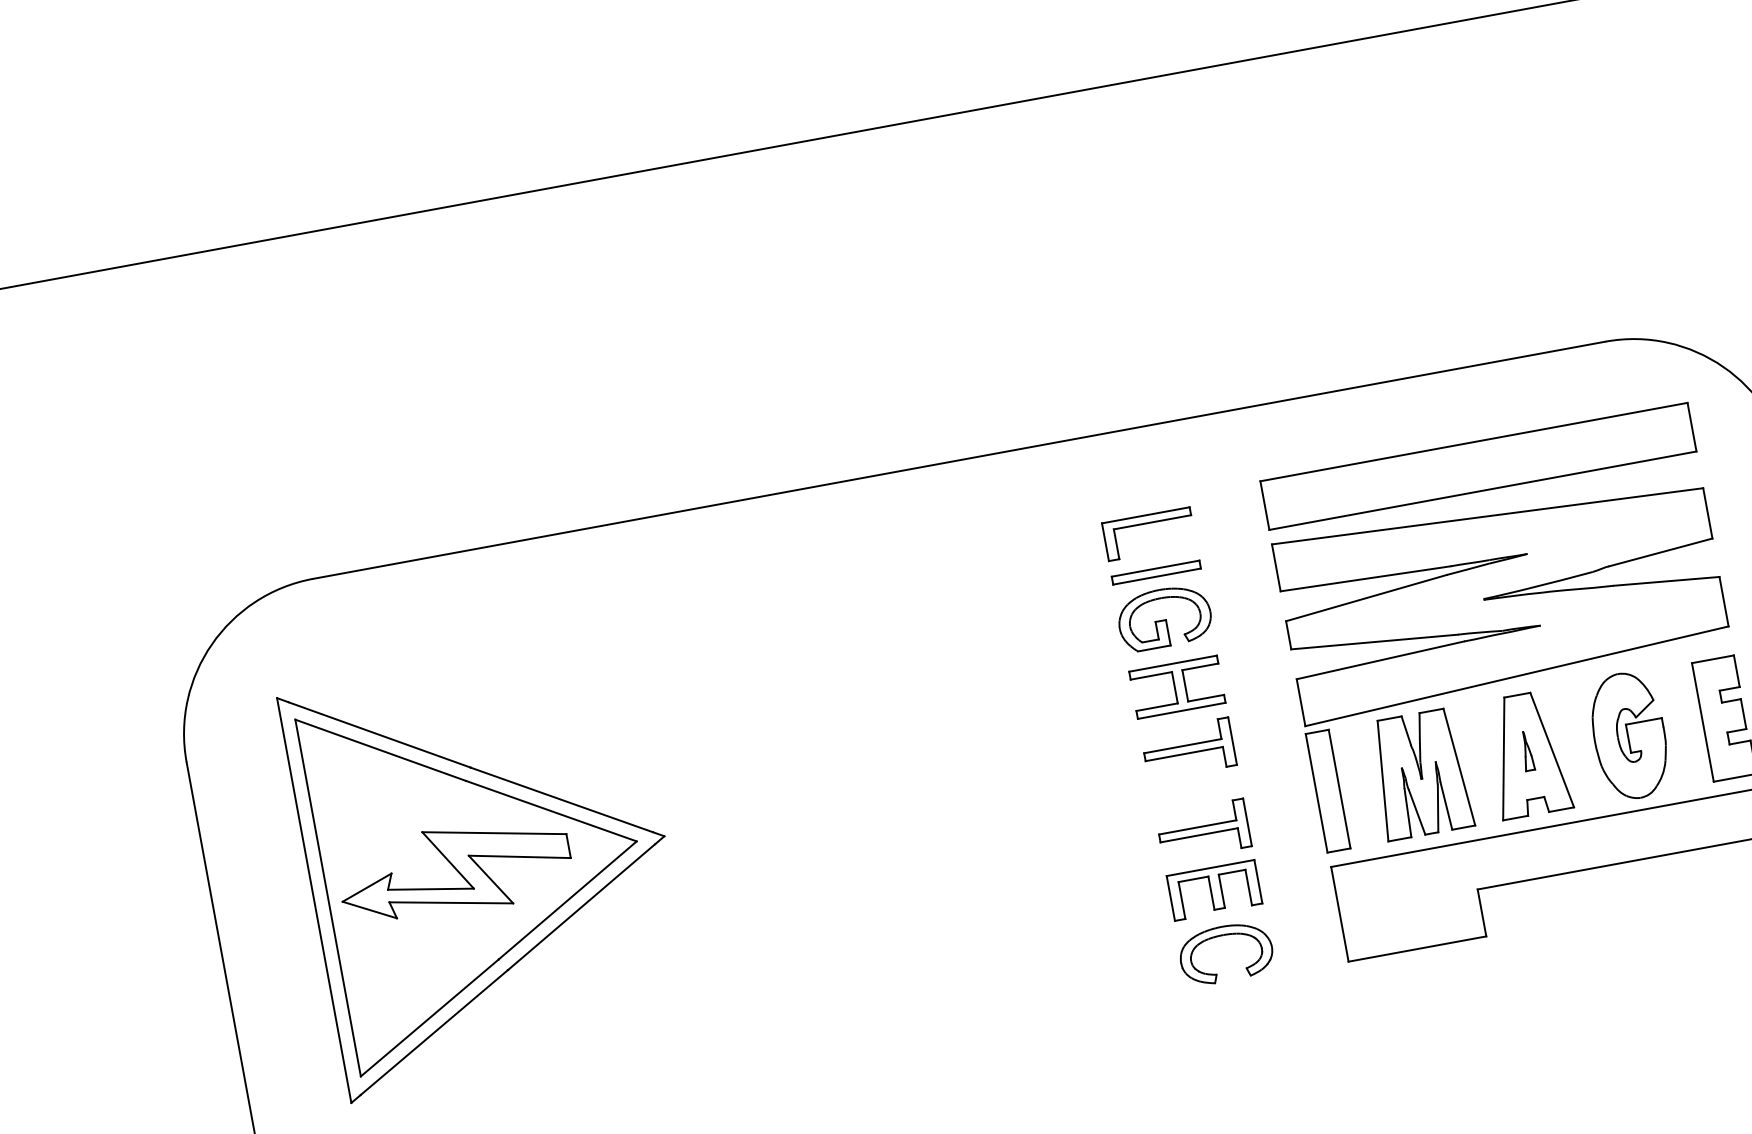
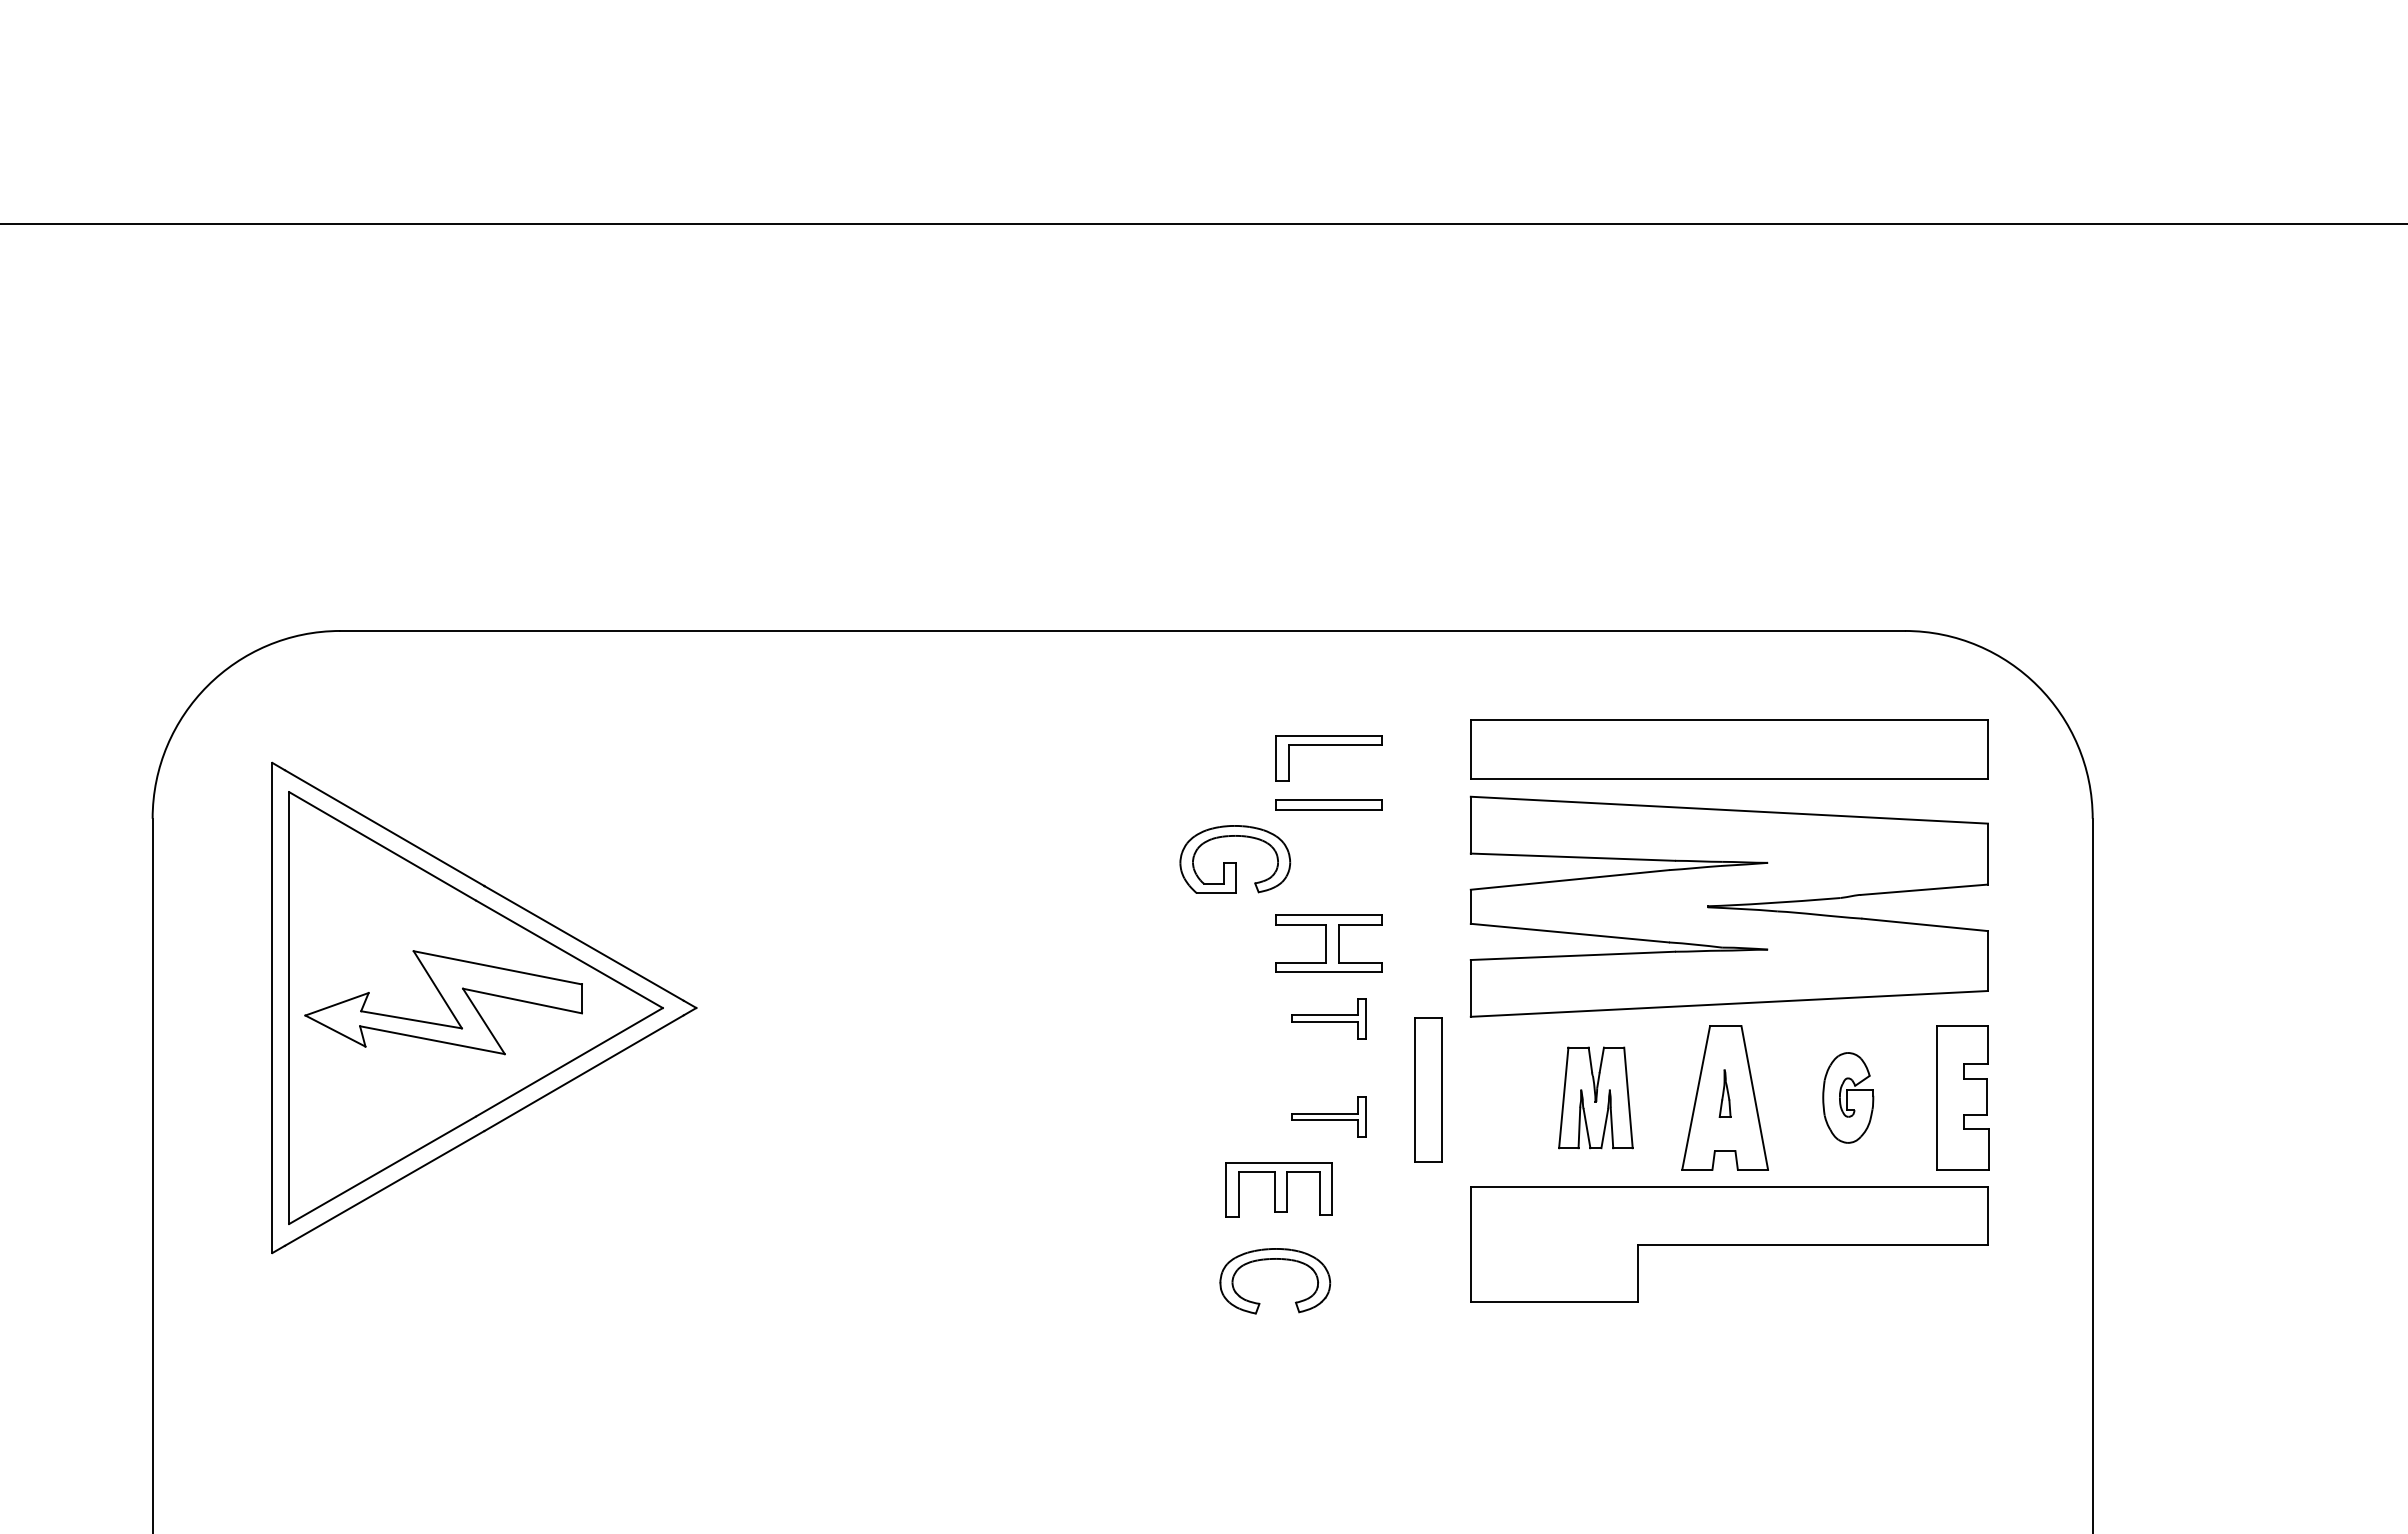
part: (1164, 617) -> (1235, 859), moved
part: (1628, 735) -> (1847, 1097), size x0.6
part: (1188, 749) -> (1328, 1018), size x0.7
part: (1420, 773) -> (1595, 1097), size x0.7
part: (1328, 790) -> (1428, 1089), moved
part: (1202, 830) -> (1328, 1116), size x0.7
part: (1214, 890) -> (1278, 1189), moved
part: (1223, 935) -> (1275, 1259), moved

